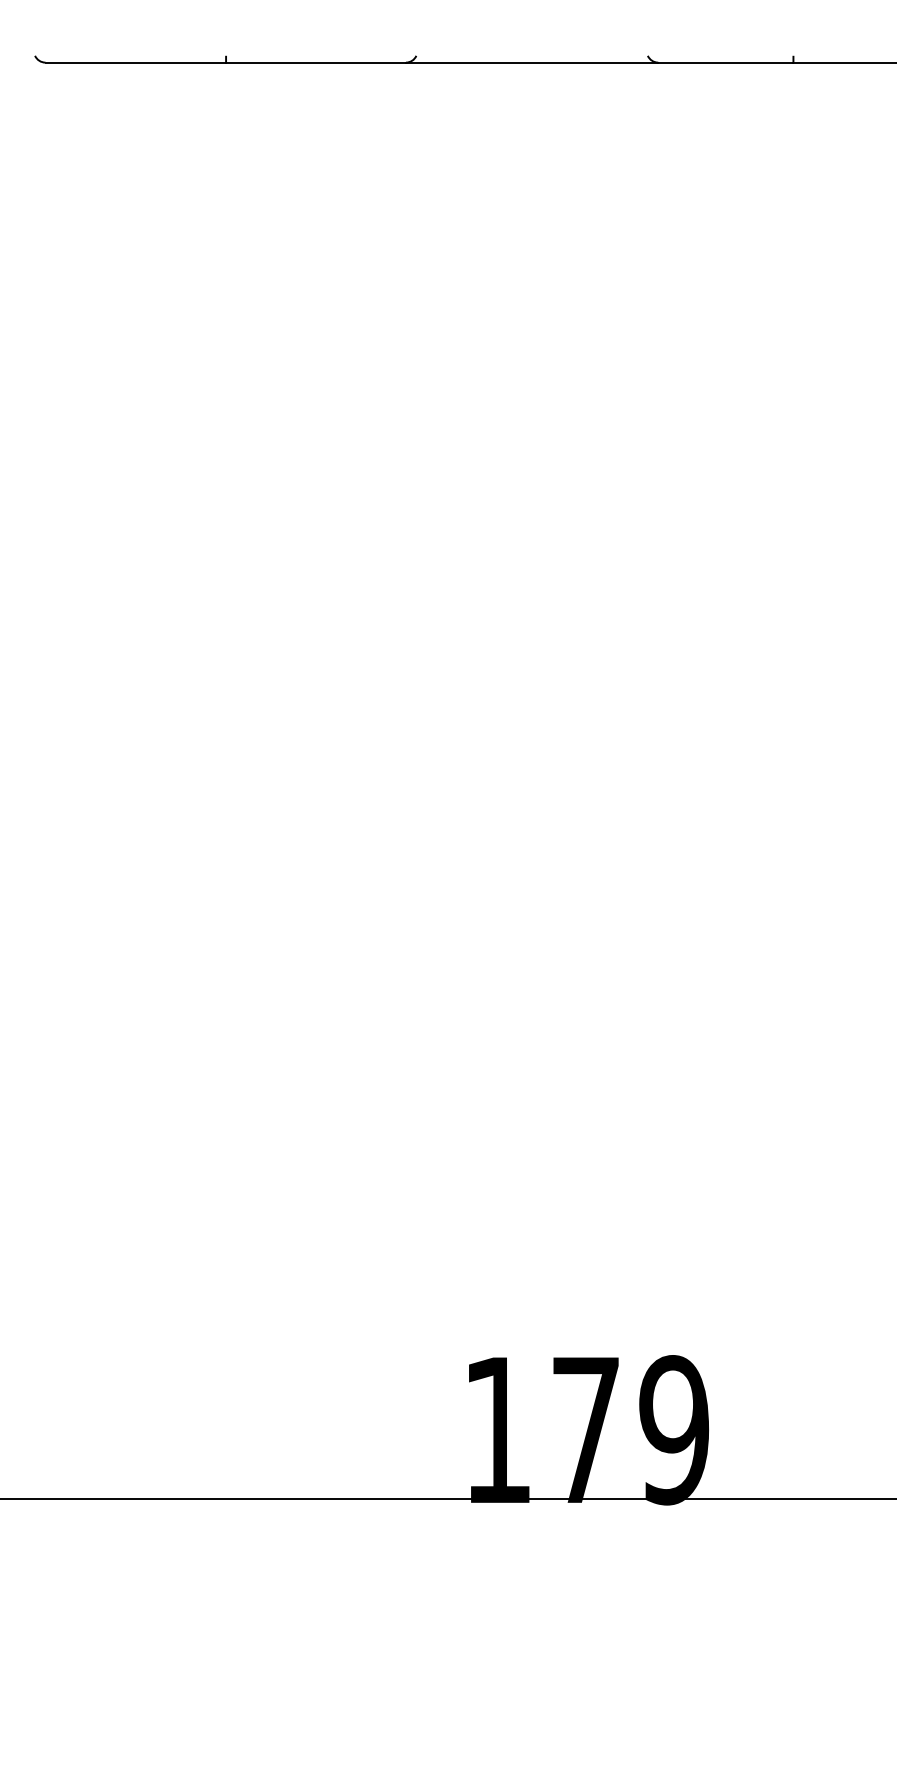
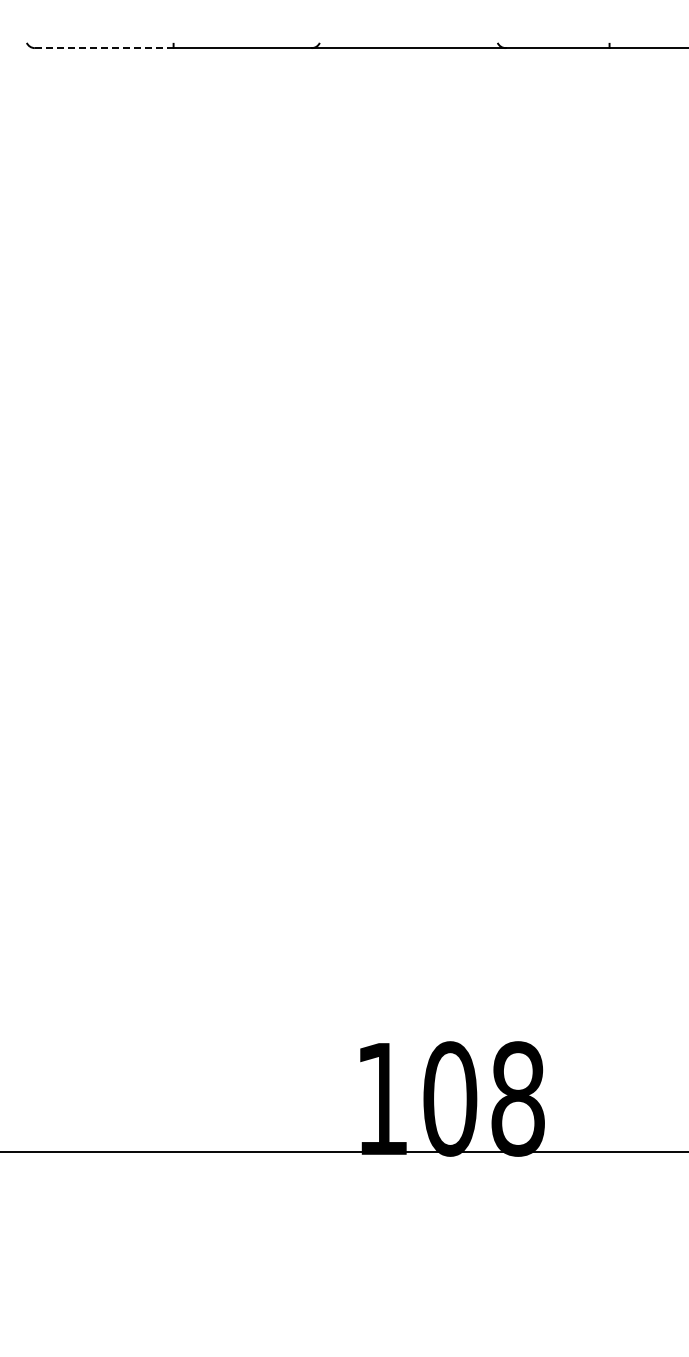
line: (136, 63) -> (104, 48), solid -> dashed
text: (629, 1429) -> (483, 1098), 179 -> 108

